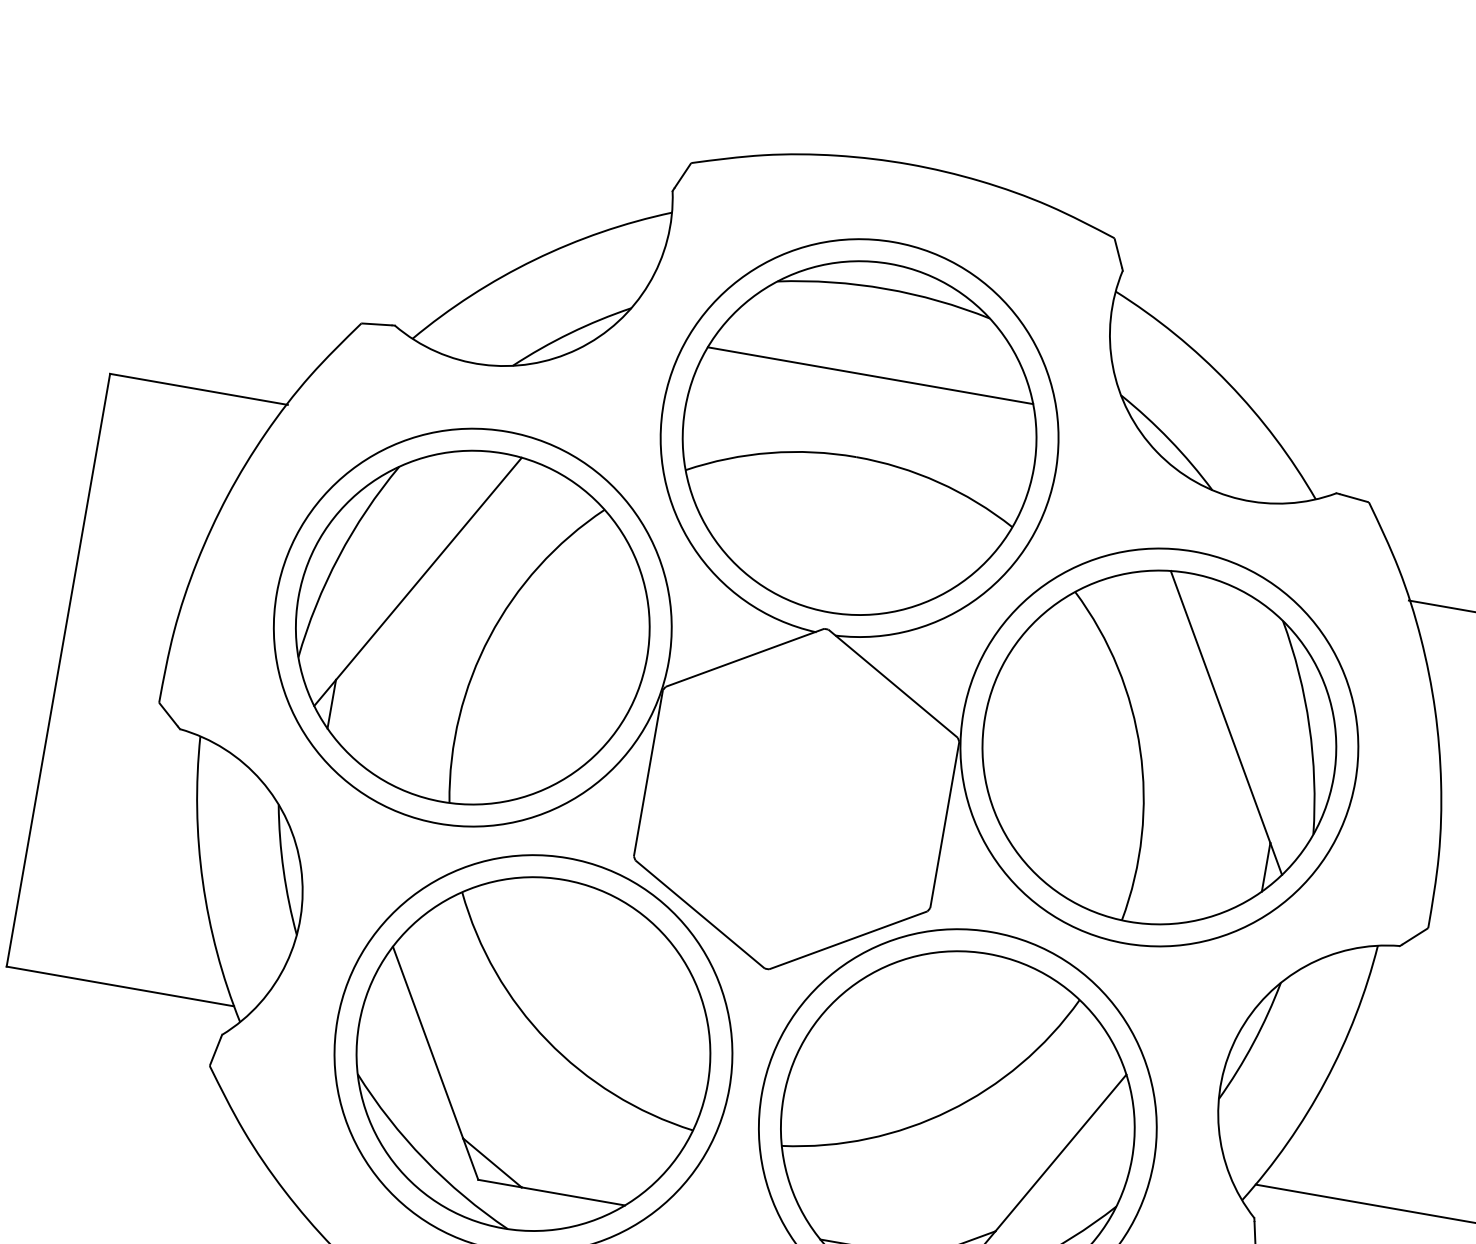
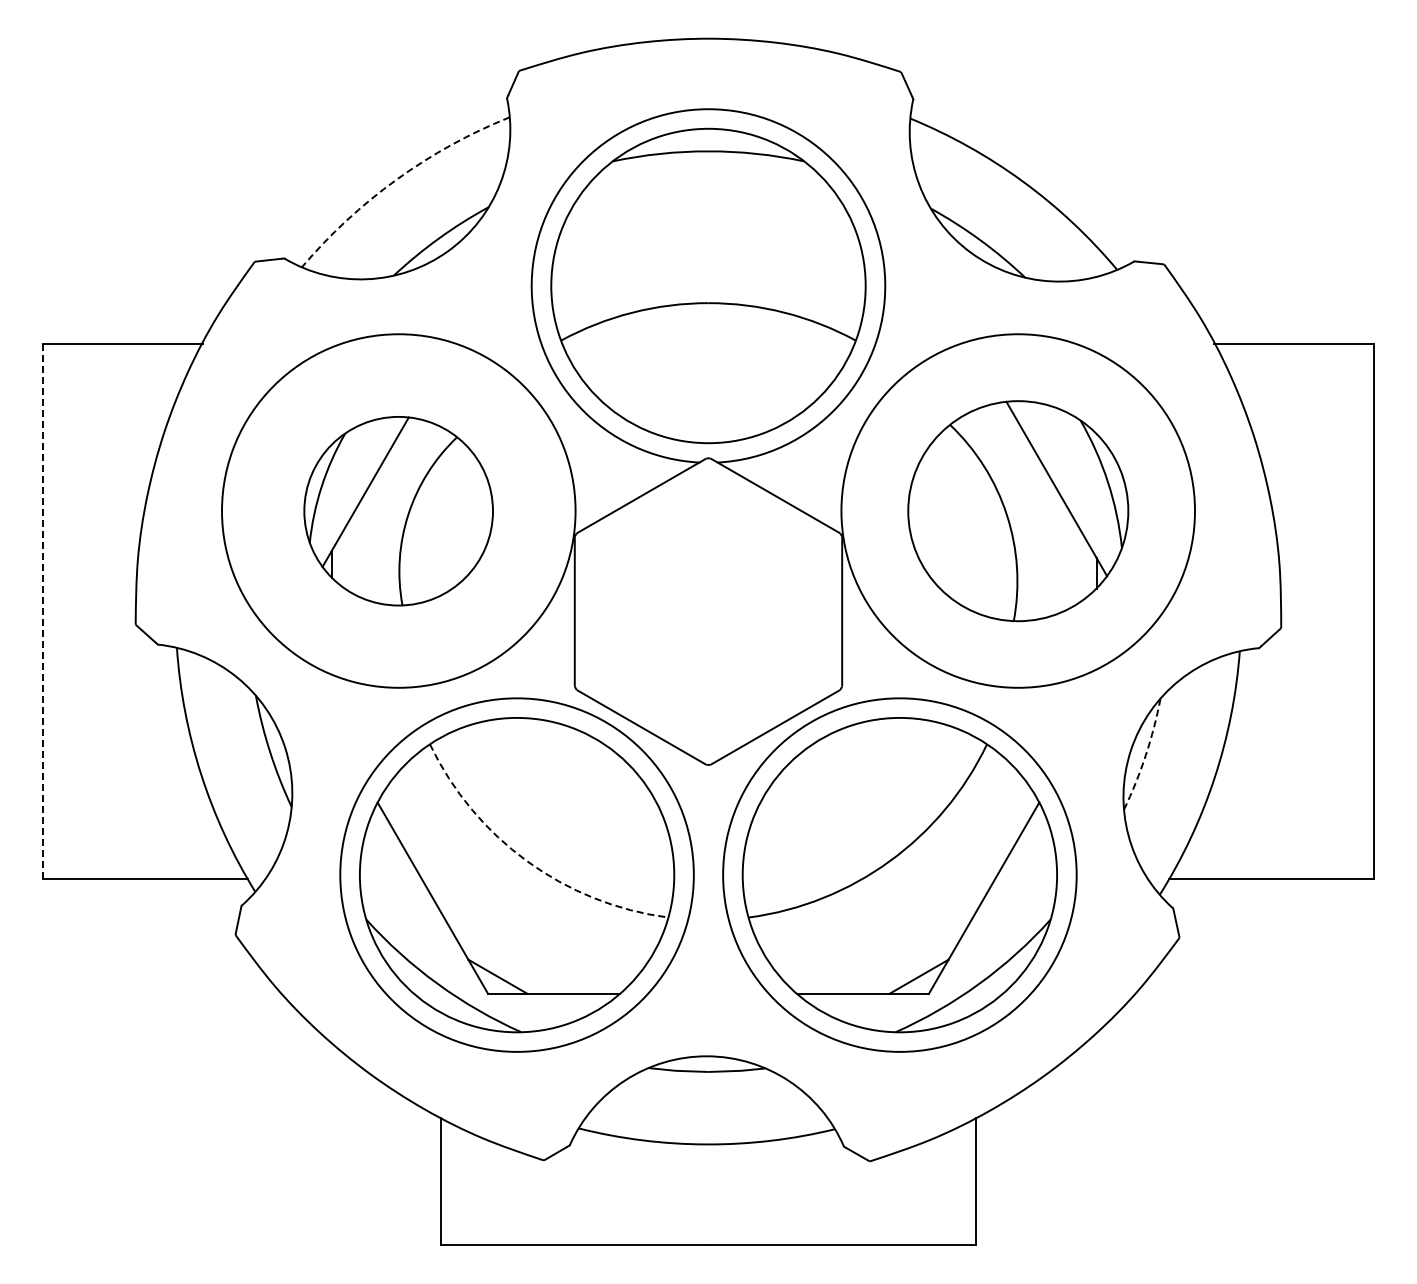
arc: (534, 259) -> (396, 179), solid -> dashed
line: (870, 375) -> (708, 229), removed
part: (472, 628) -> (398, 511), size x0.6
line: (58, 670) -> (42, 611), solid -> dashed
part: (1159, 748) -> (1018, 511), size x0.7
arc: (547, 1041) -> (527, 861), solid -> dashed
arc: (1253, 1043) -> (1145, 755), solid -> dashed

